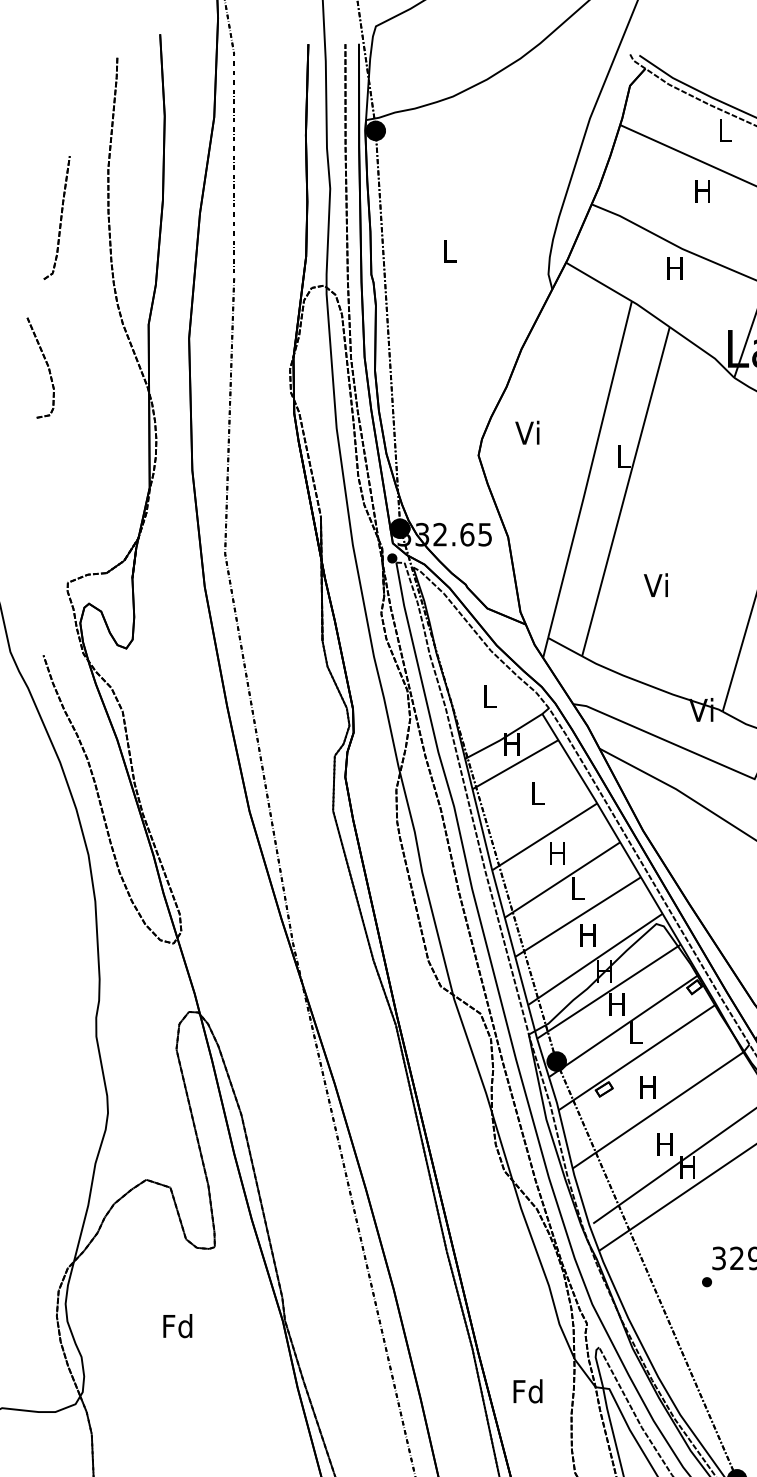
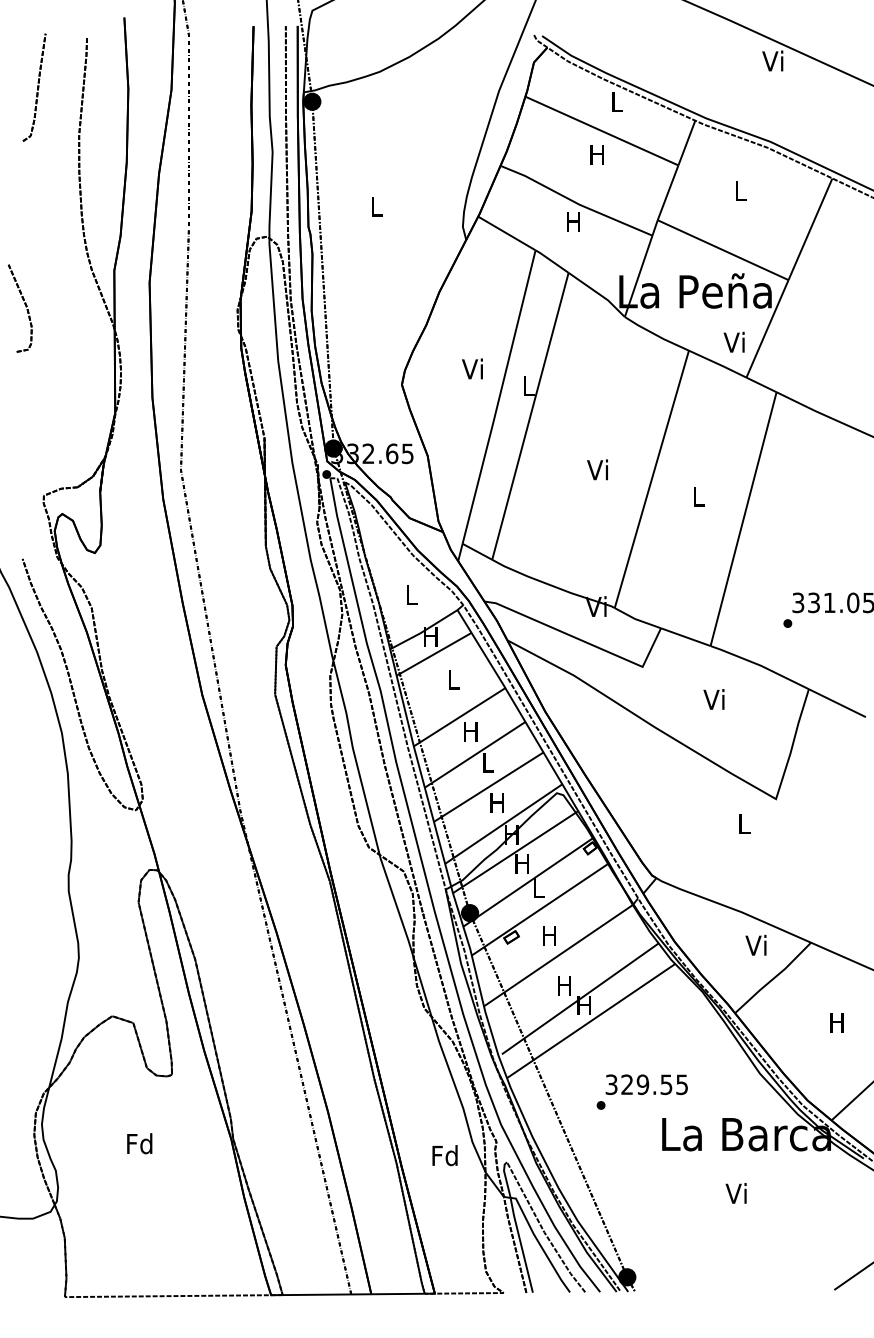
part: (57, 217) -> (34, 87), moved
text: (527, 432) -> (472, 368), moved
text: (655, 584) -> (597, 469), moved
text: (527, 1391) -> (444, 1155), moved

